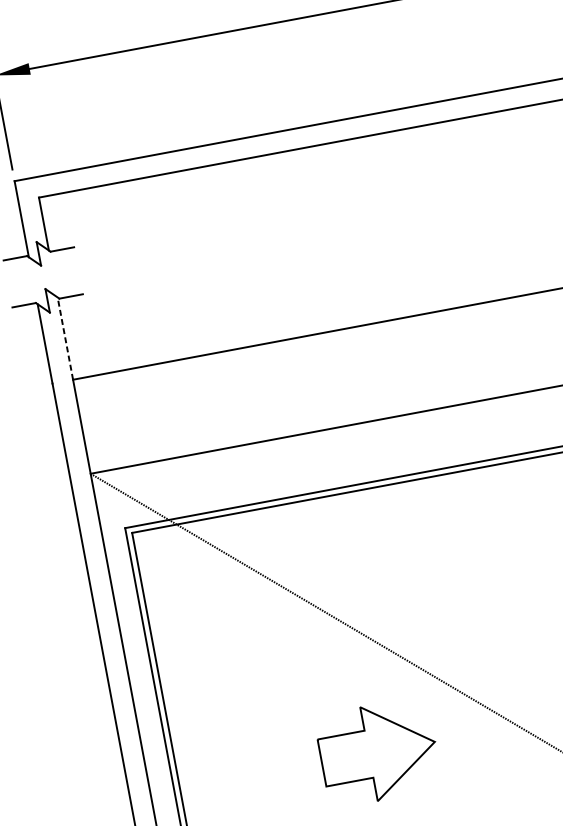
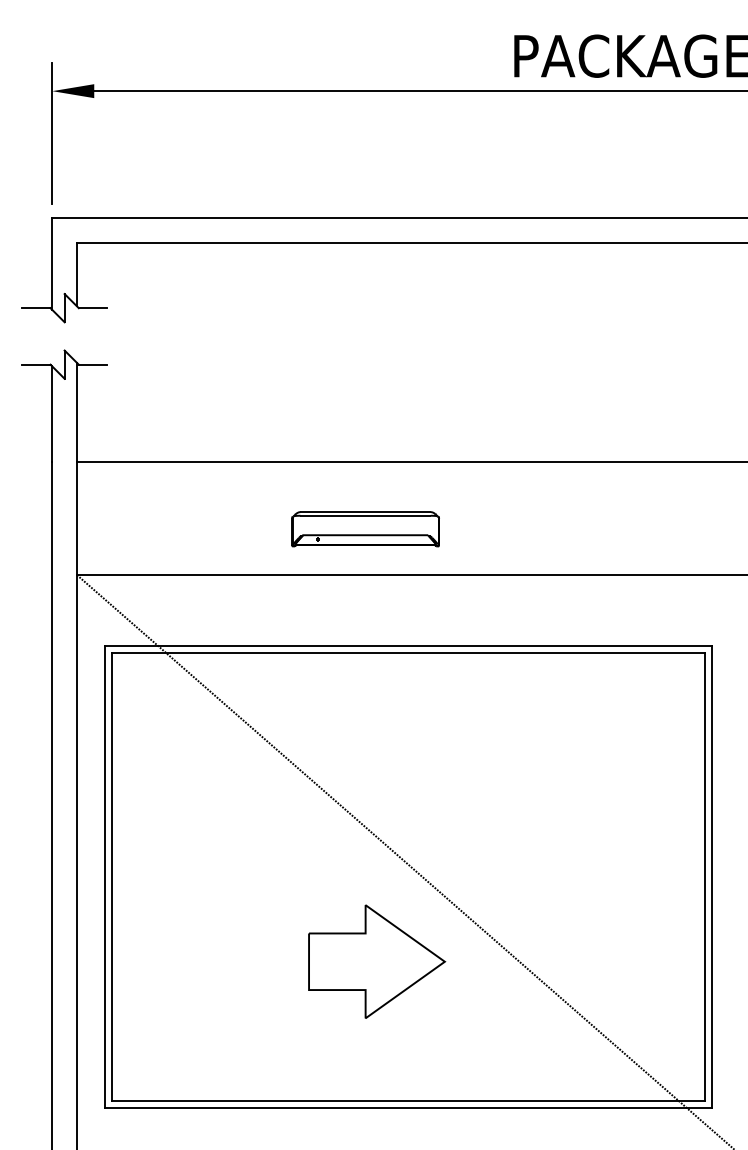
line: (65, 338) -> (77, 412), dashed -> solid
part: (323, 391) -> (365, 529), added
part: (378, 752) -> (377, 961), moved

